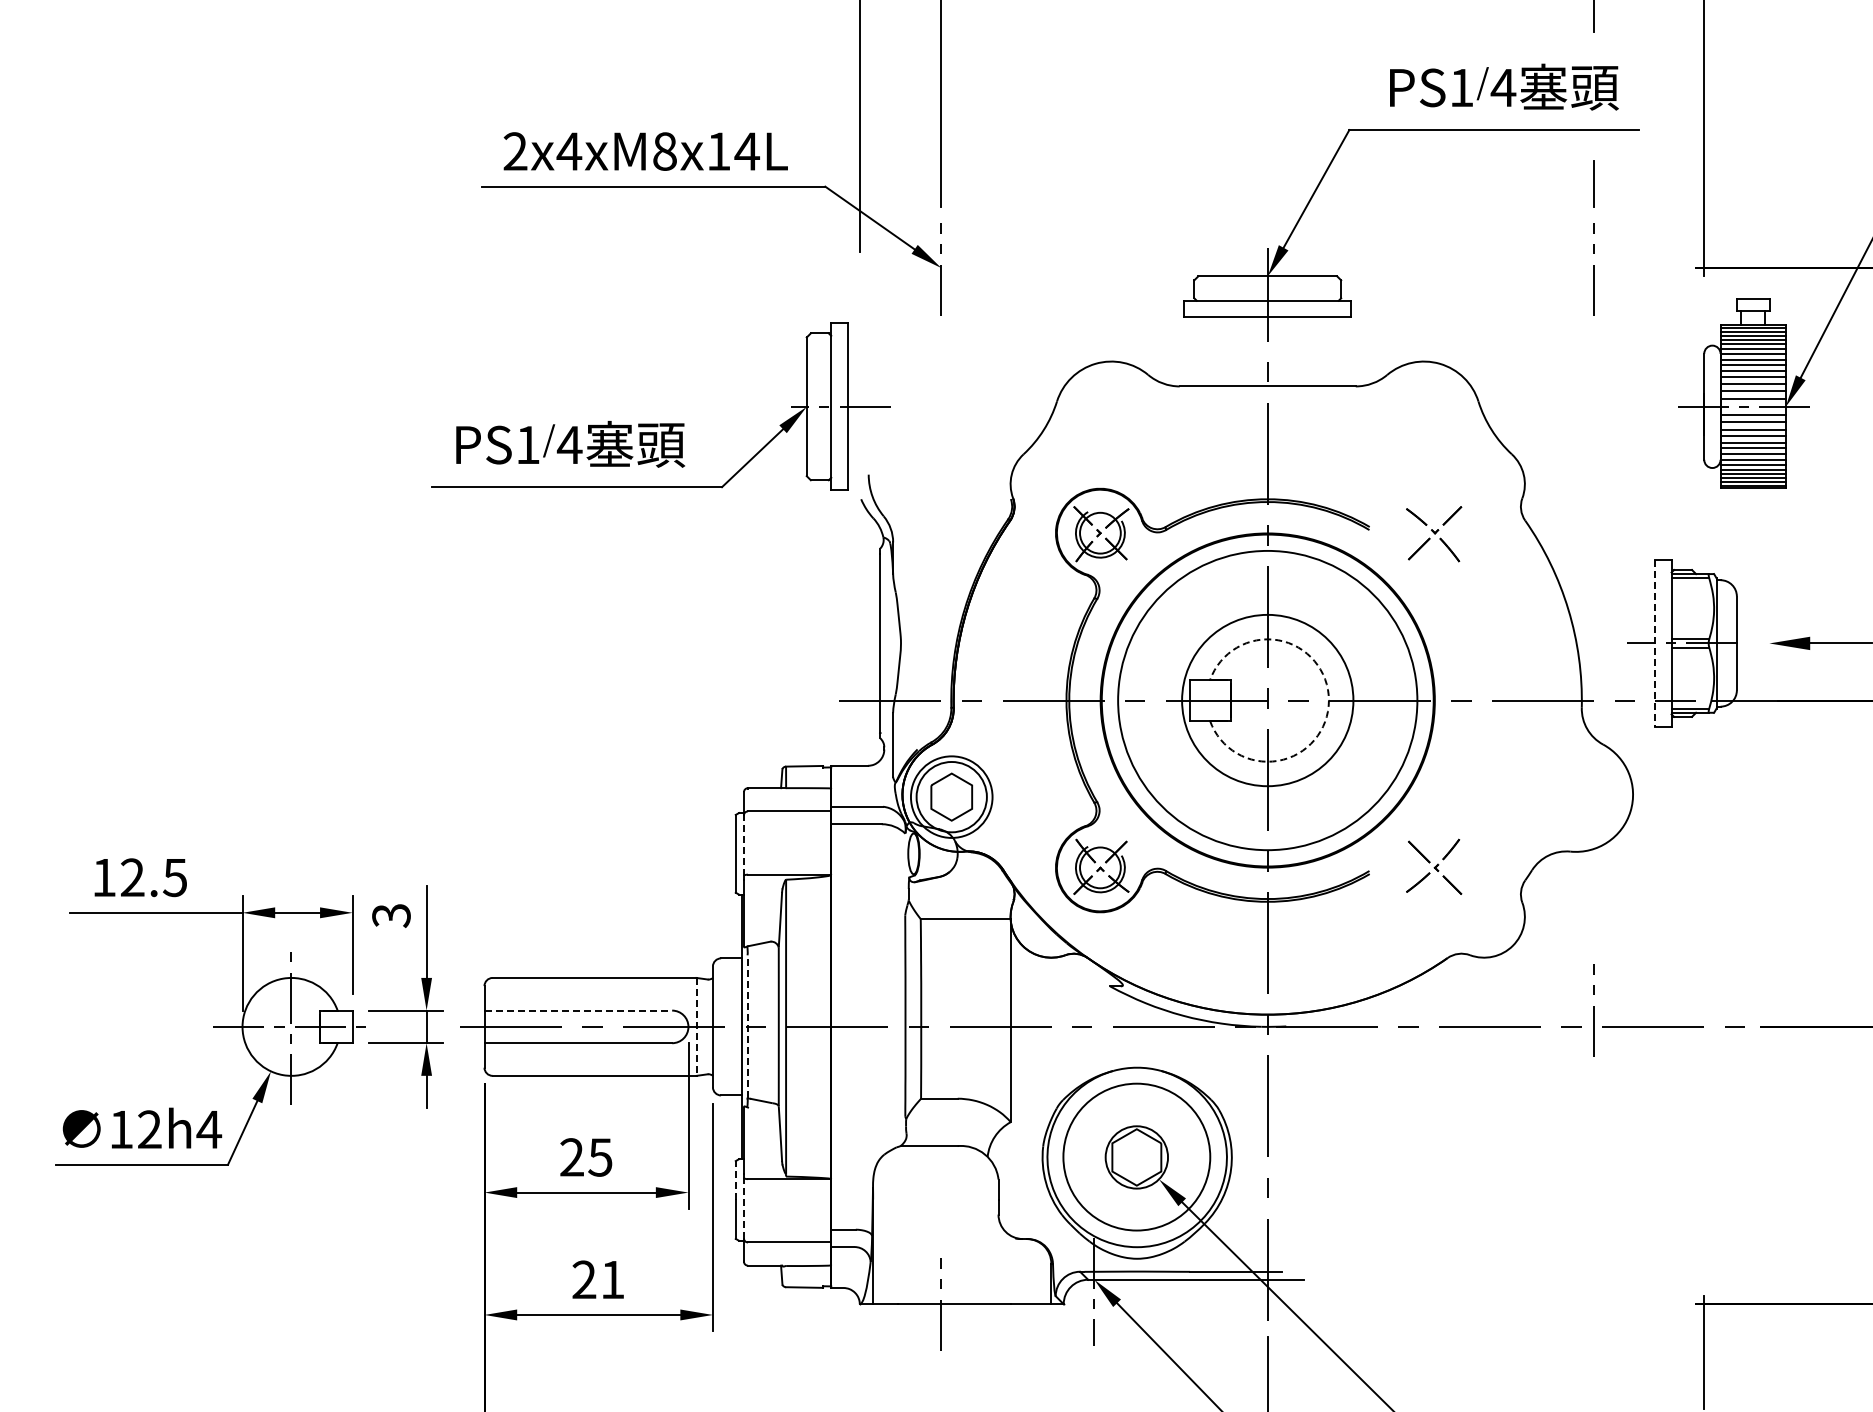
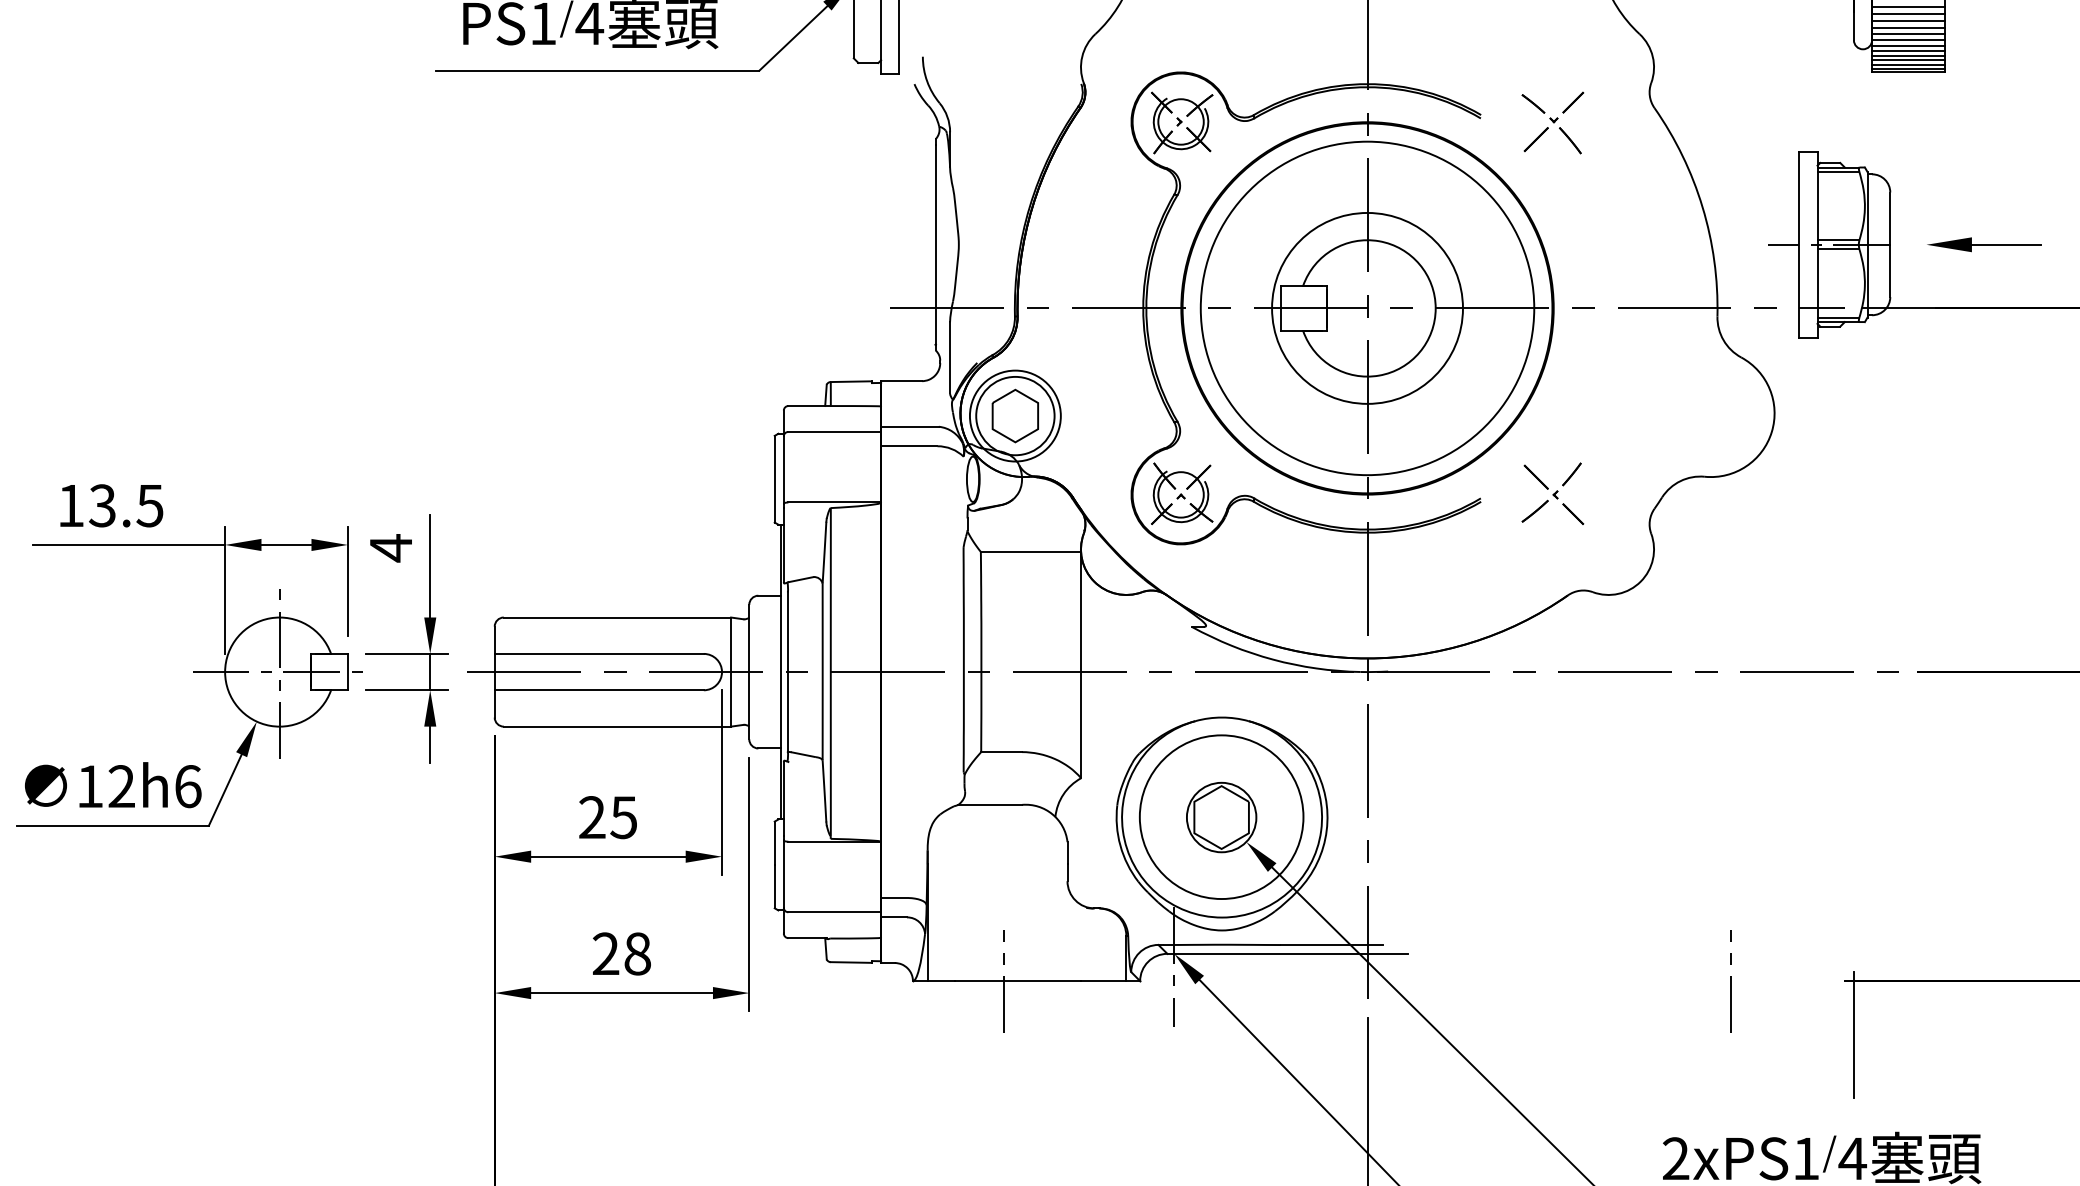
line: (1655, 643) -> (1799, 244), dashed -> solid
arc: (1328, 700) -> (1435, 308), dashed -> solid
line: (743, 845) -> (783, 469), dashed -> solid
text: (132, 877) -> (102, 505), 12.5 -> 13.5
text: (391, 915) -> (391, 547), 3 -> 4
line: (578, 1010) -> (599, 653), dashed -> solid
line: (1593, 1010) -> (1730, 981), moved
line: (696, 1026) -> (730, 671), dashed -> solid
line: (747, 1026) -> (787, 671), dashed -> solid
text: (209, 1129) -> (188, 786), 12h4 -> 12h6
line: (735, 1180) -> (774, 843), dashed -> solid
line: (743, 1207) -> (783, 873), dashed -> solid
text: (612, 1279) -> (637, 953), 21 -> 28

